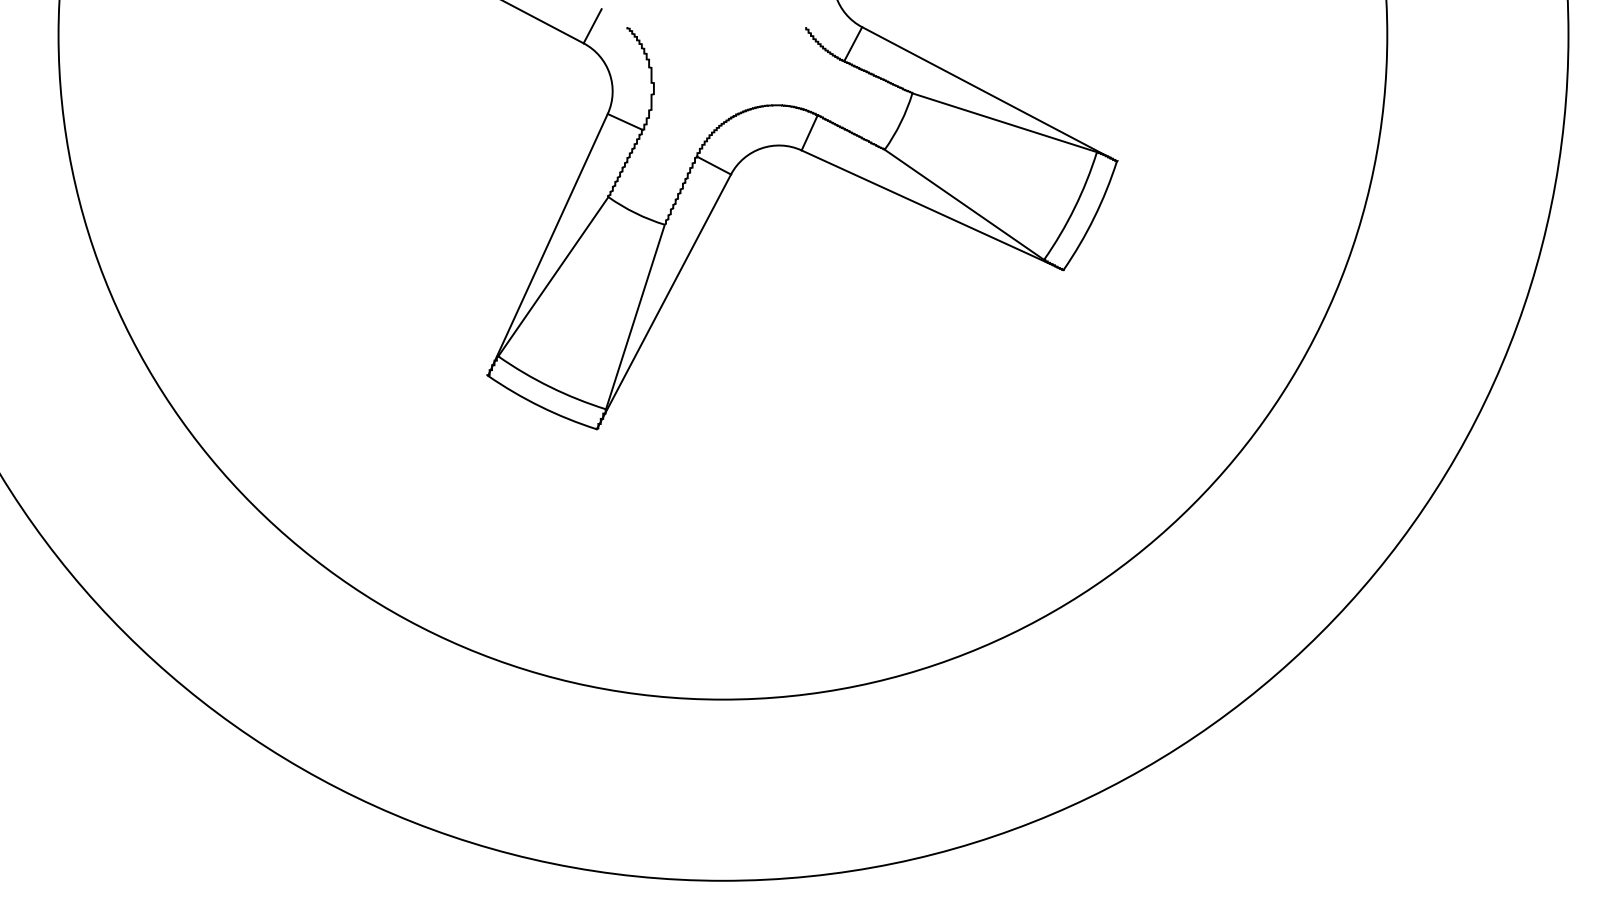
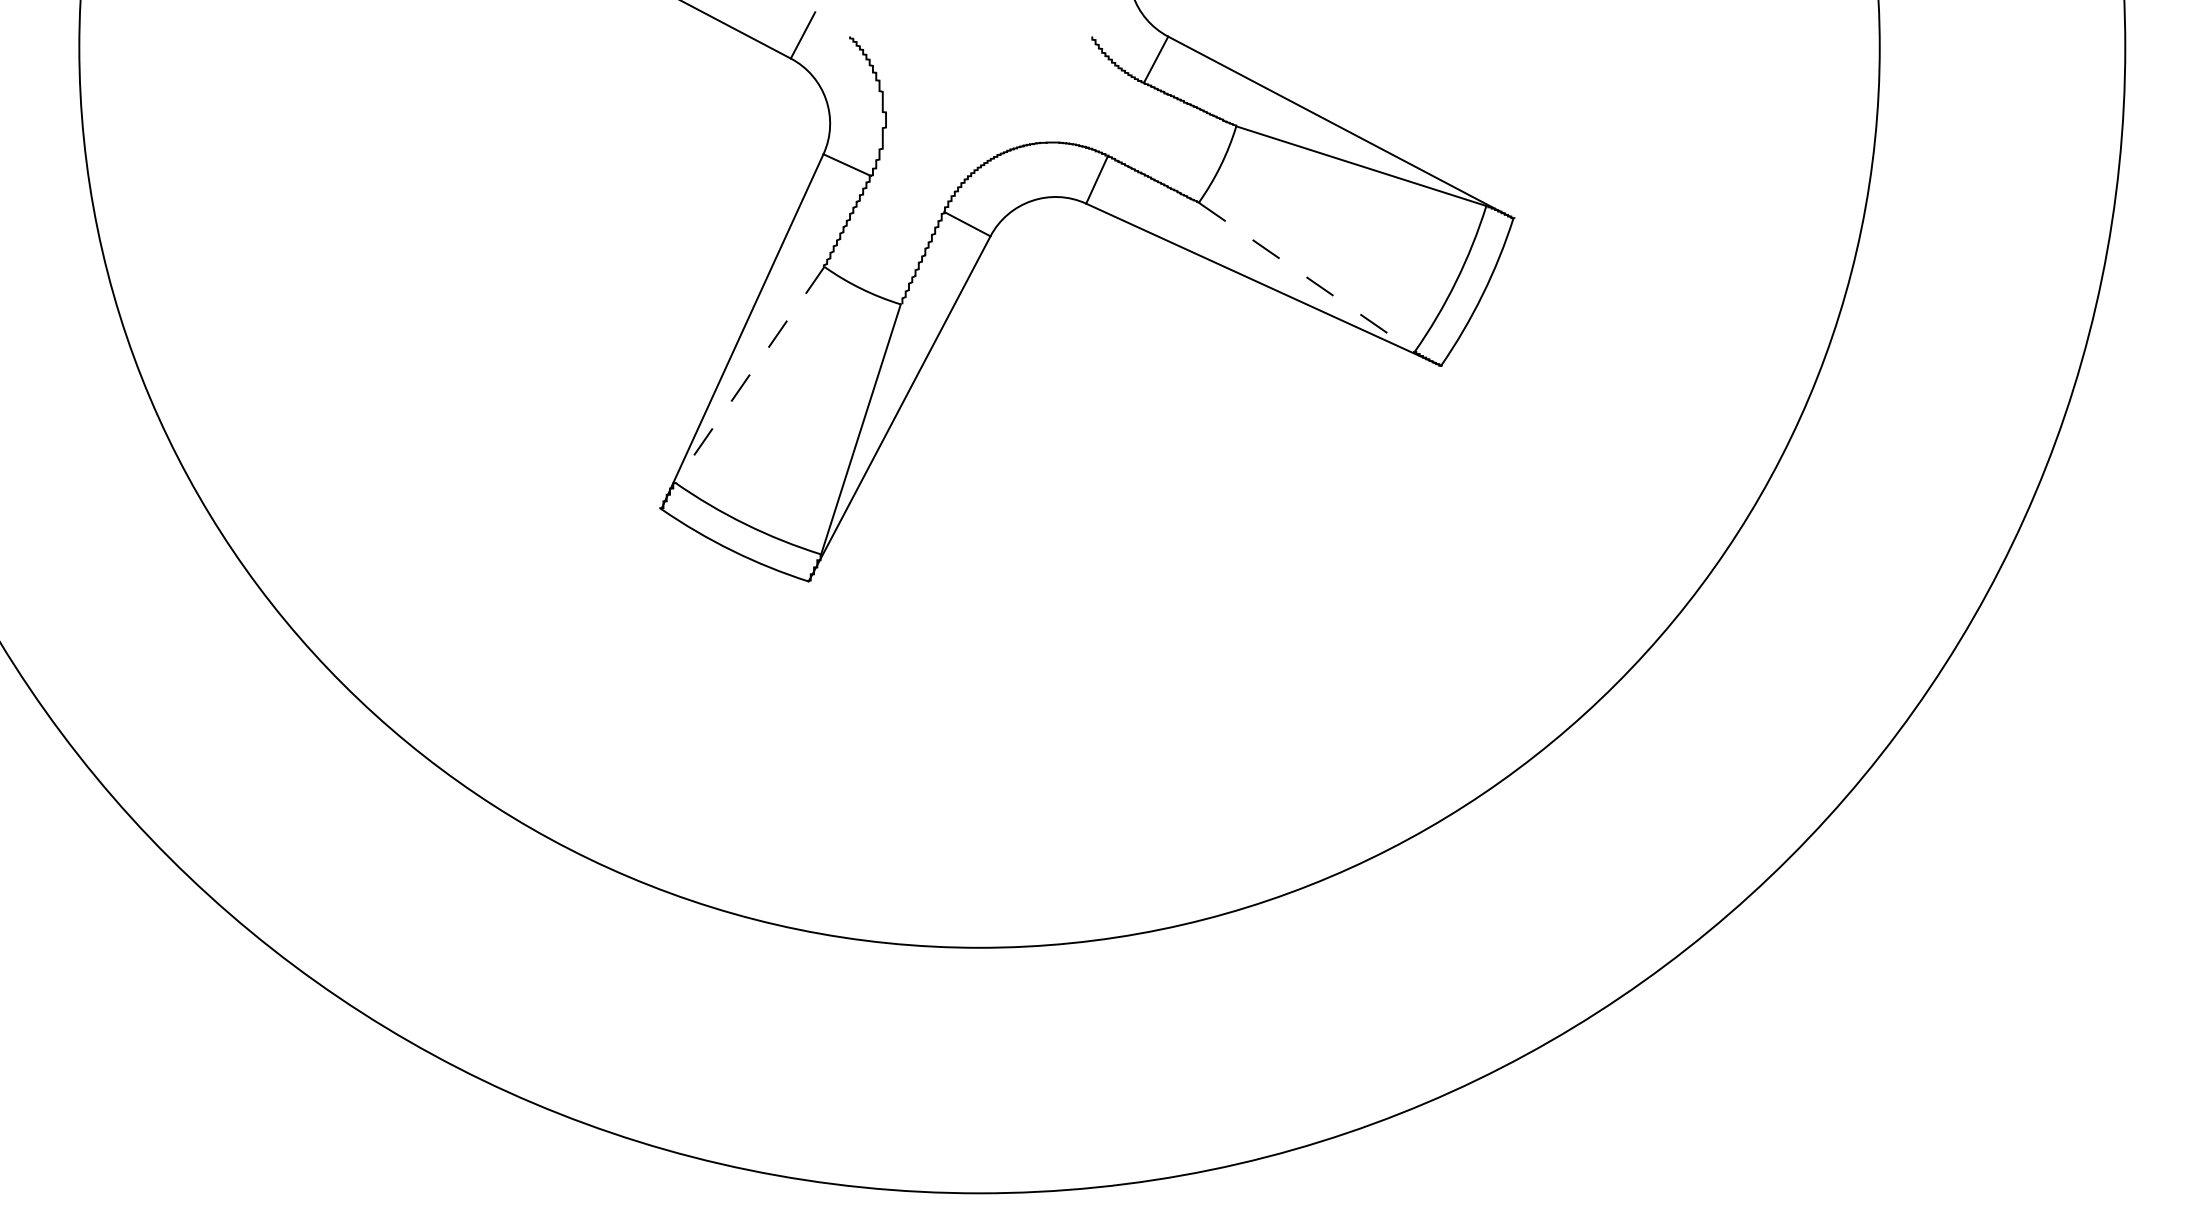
line: (964, 204) -> (1306, 276), solid -> dashed
line: (553, 276) -> (749, 374), solid -> dashed

